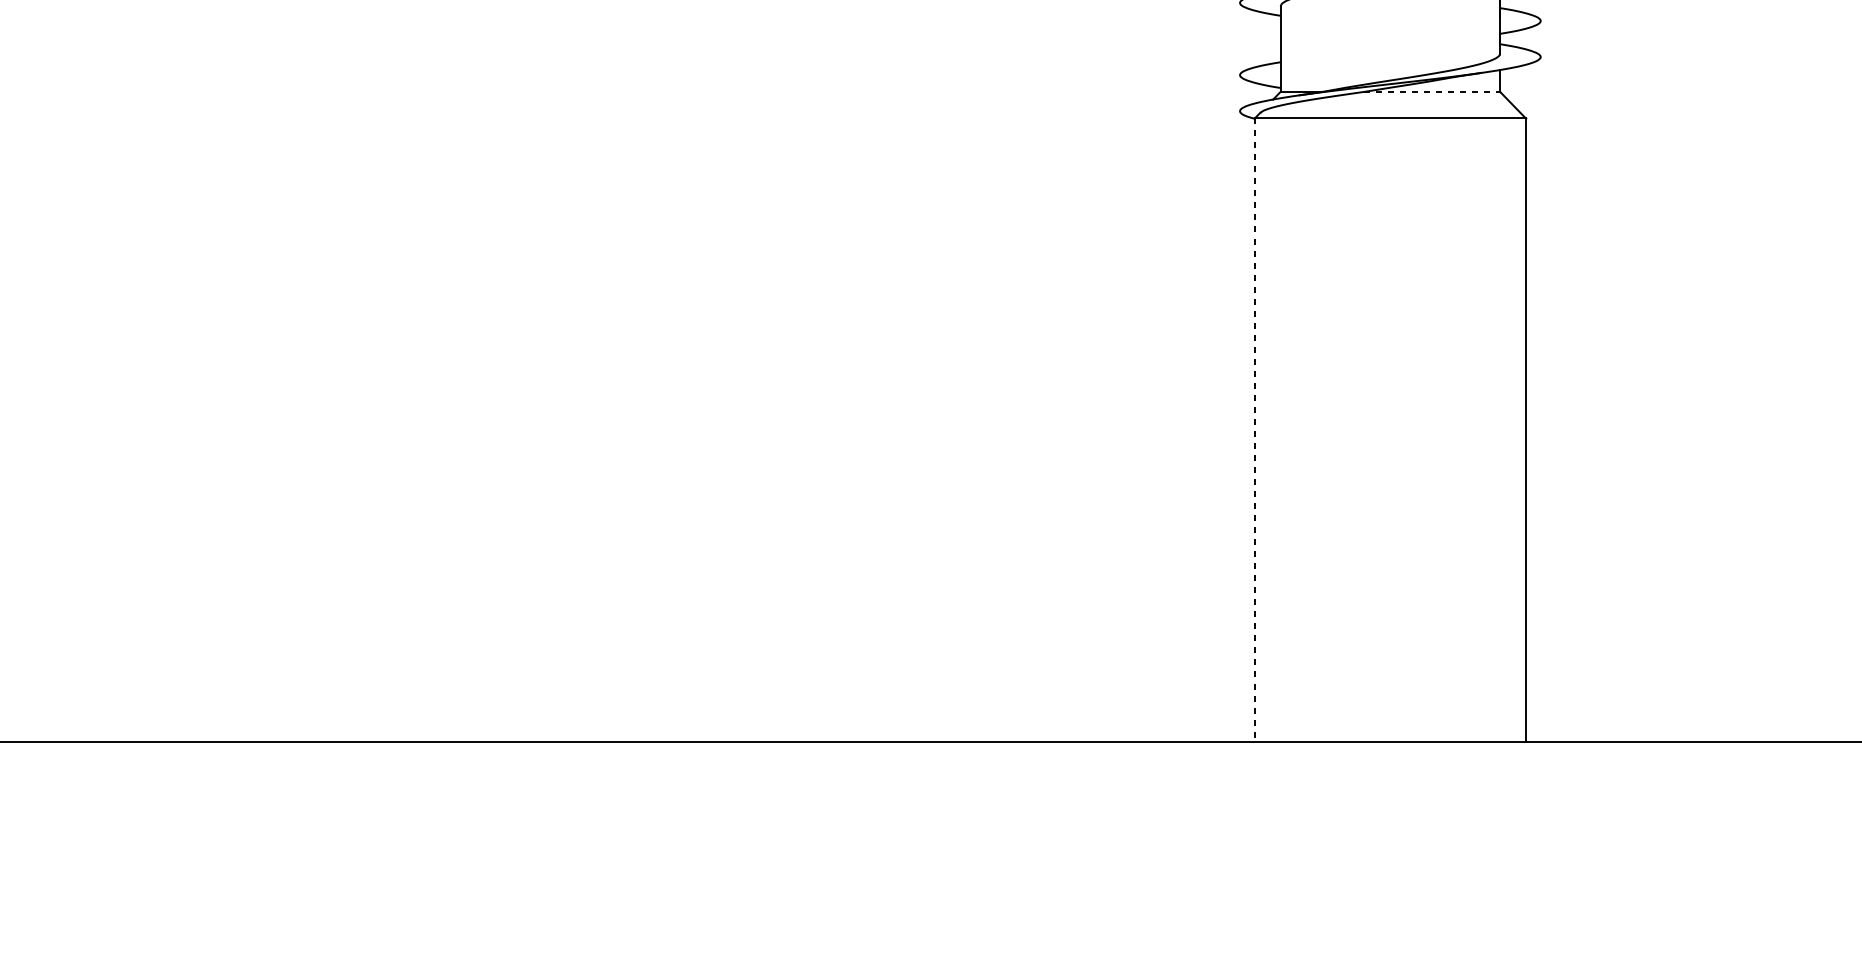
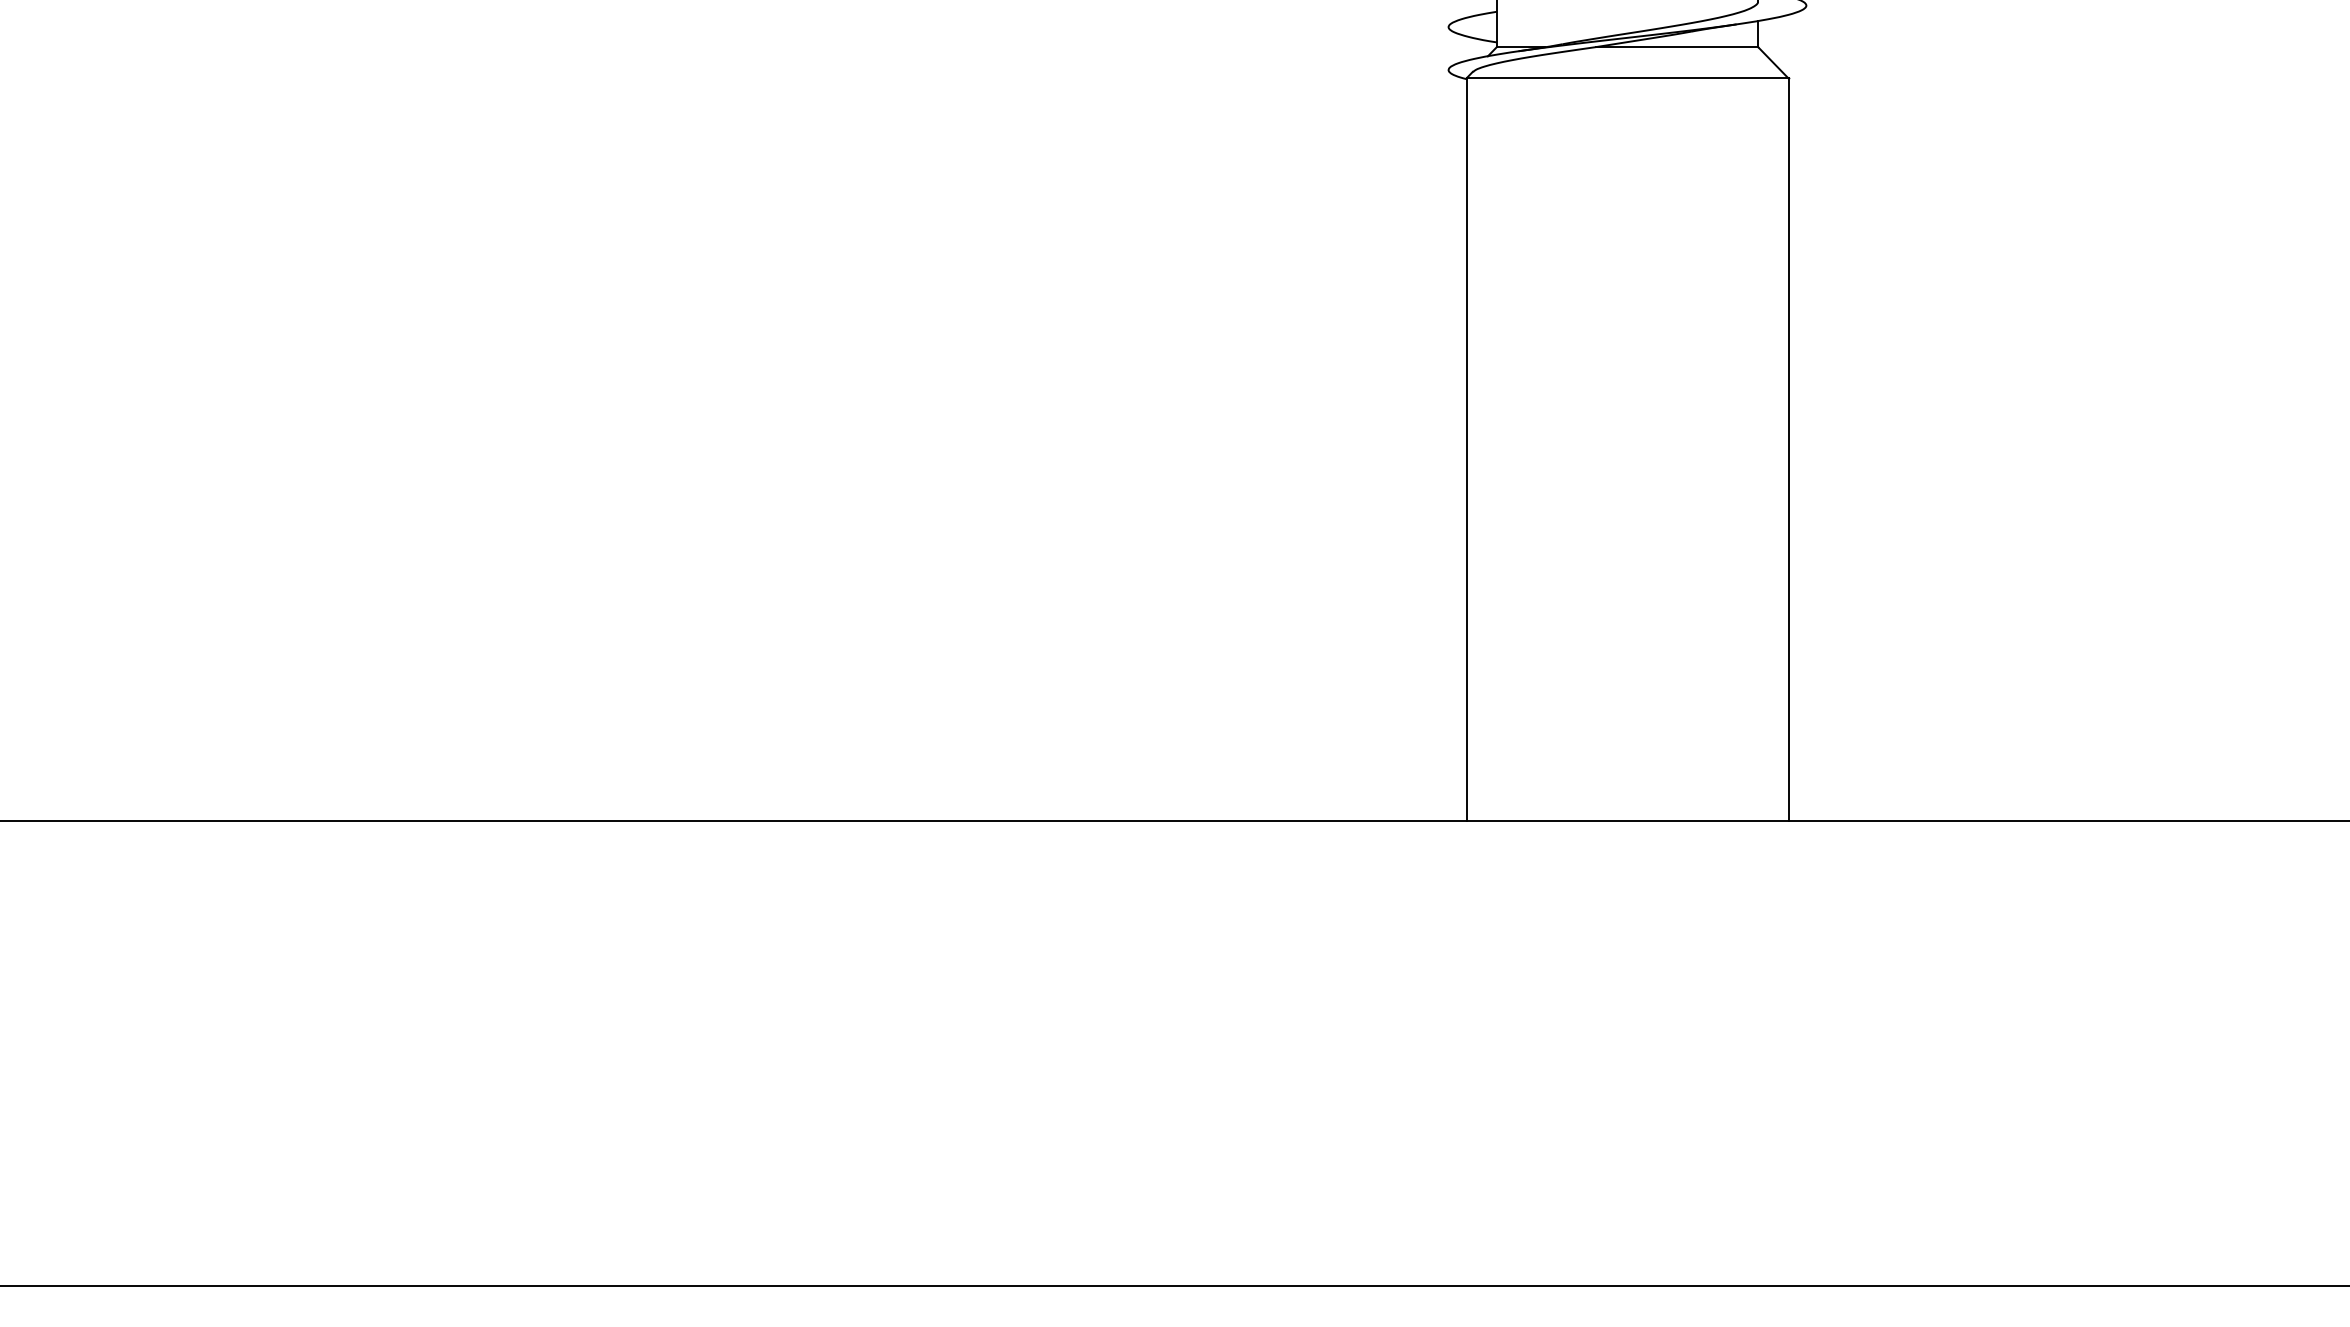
line: (1432, 92) -> (1677, 47), dashed -> solid
line: (1255, 430) -> (1466, 450), dashed -> solid

